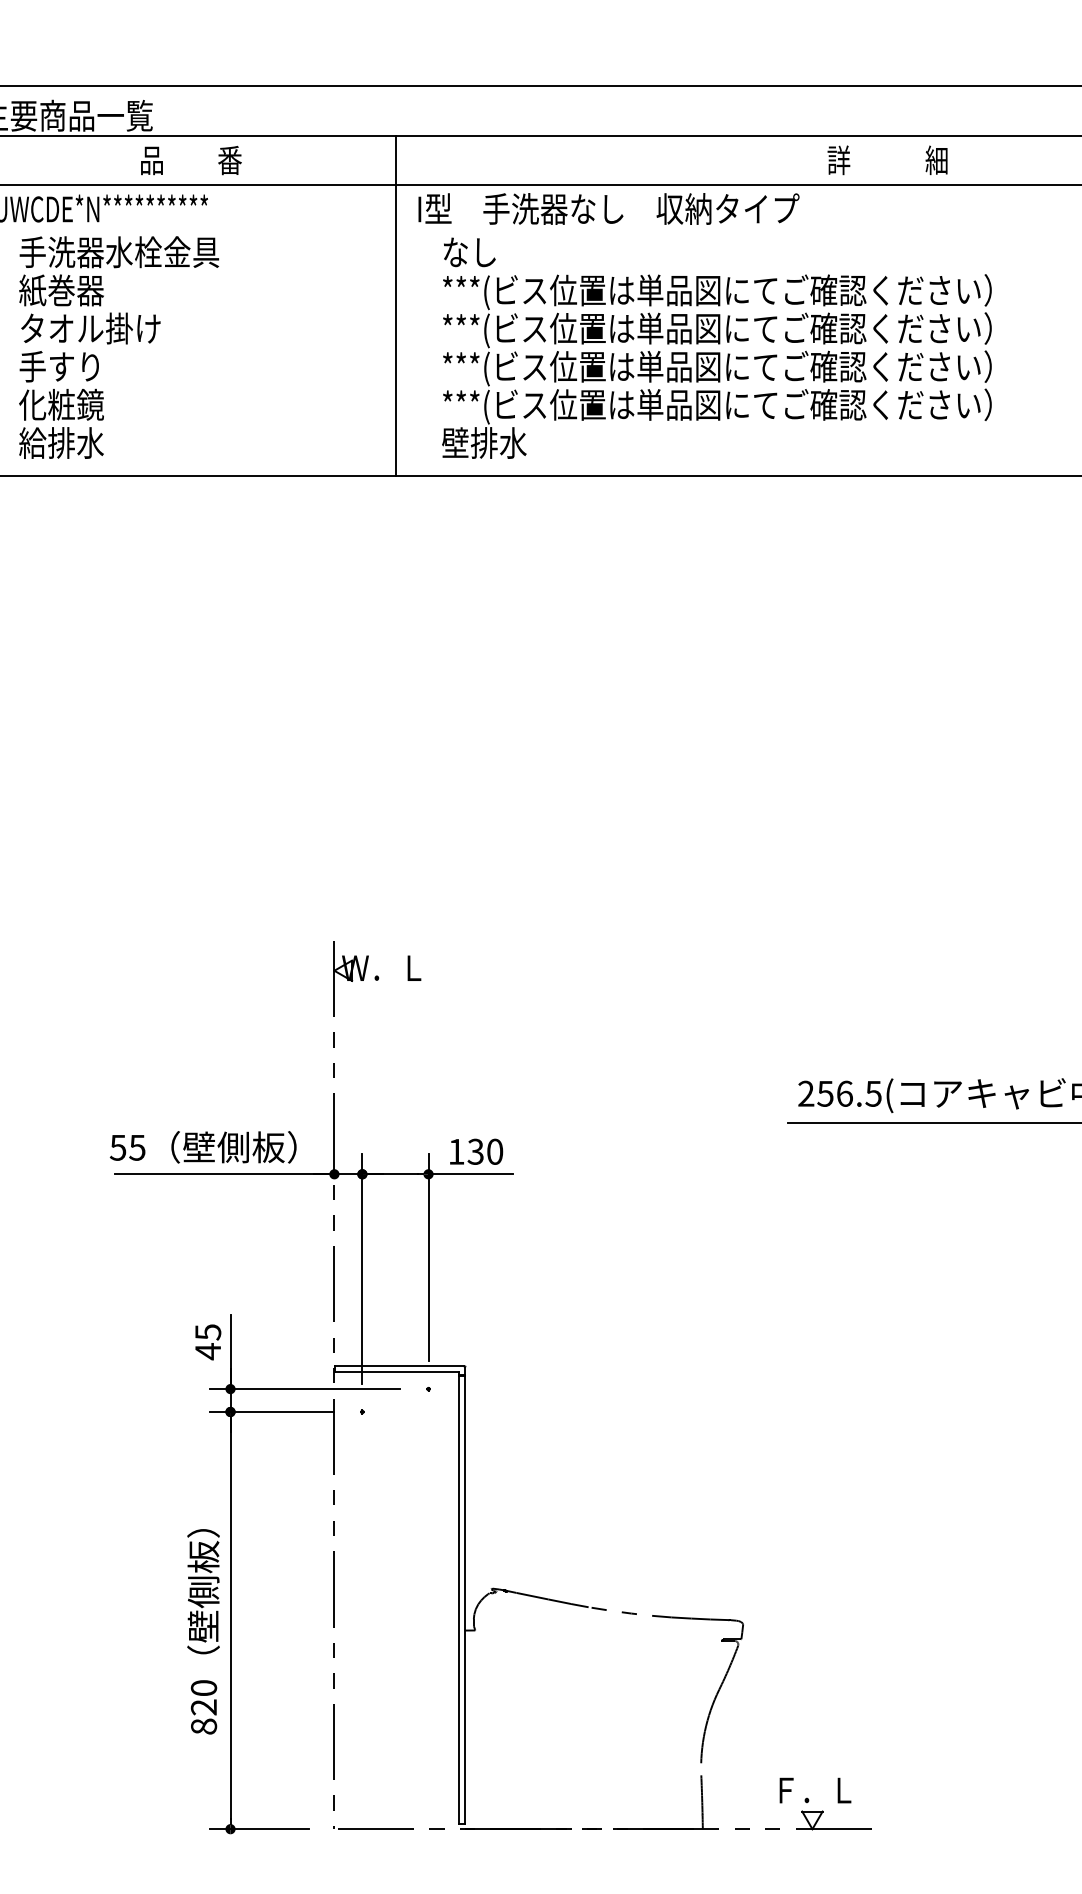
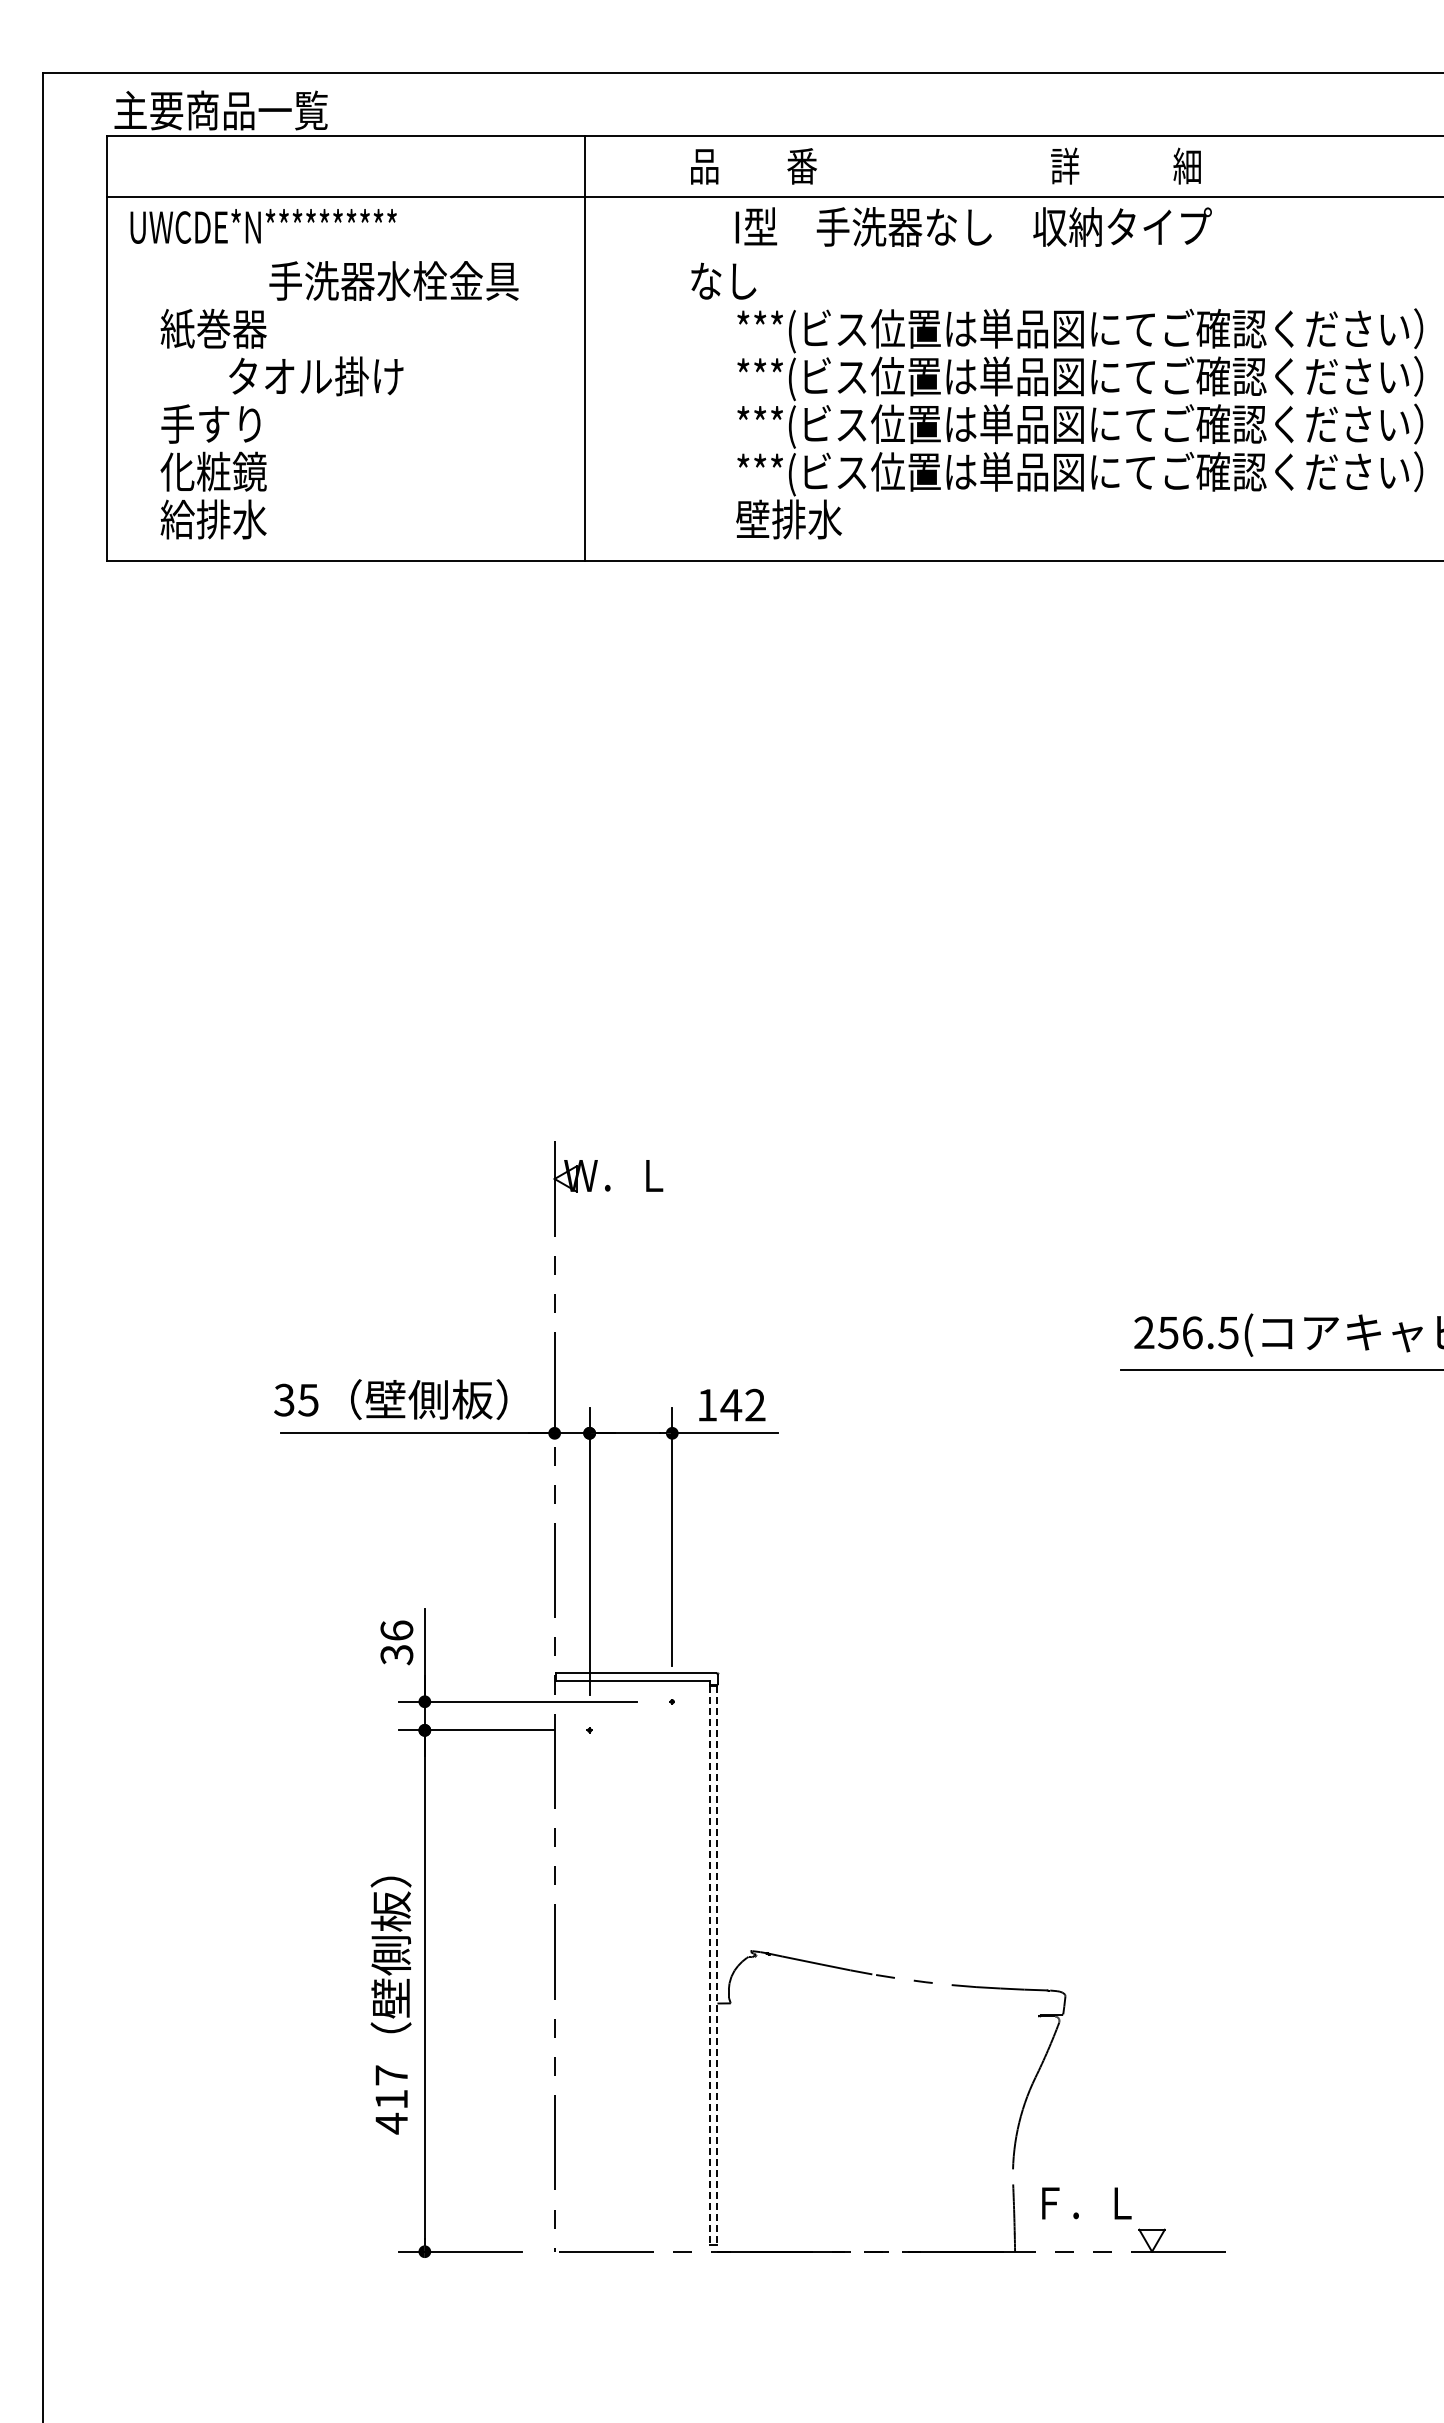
text: (887, 159) -> (1125, 165), moved
text: (191, 160) -> (753, 166), moved
text: (608, 208) -> (973, 226), moved
text: (119, 251) -> (393, 280), moved
line: (395, 306) -> (585, 348), moved
text: (91, 328) -> (316, 376), moved
text: (716, 366) -> (1079, 423), moved
text: (118, 1147) -> (284, 1399), 55 -> 35
text: (484, 1151) -> (742, 1404), 130 -> 142
text: (207, 1341) -> (396, 1642), 45 -> 36
line: (458, 1600) -> (709, 1965), solid -> dashed
line: (464, 1600) -> (717, 1965), solid -> dashed
text: (203, 1707) -> (391, 2099), 820 -> 417
text: (815, 1790) -> (1086, 2203), moved

